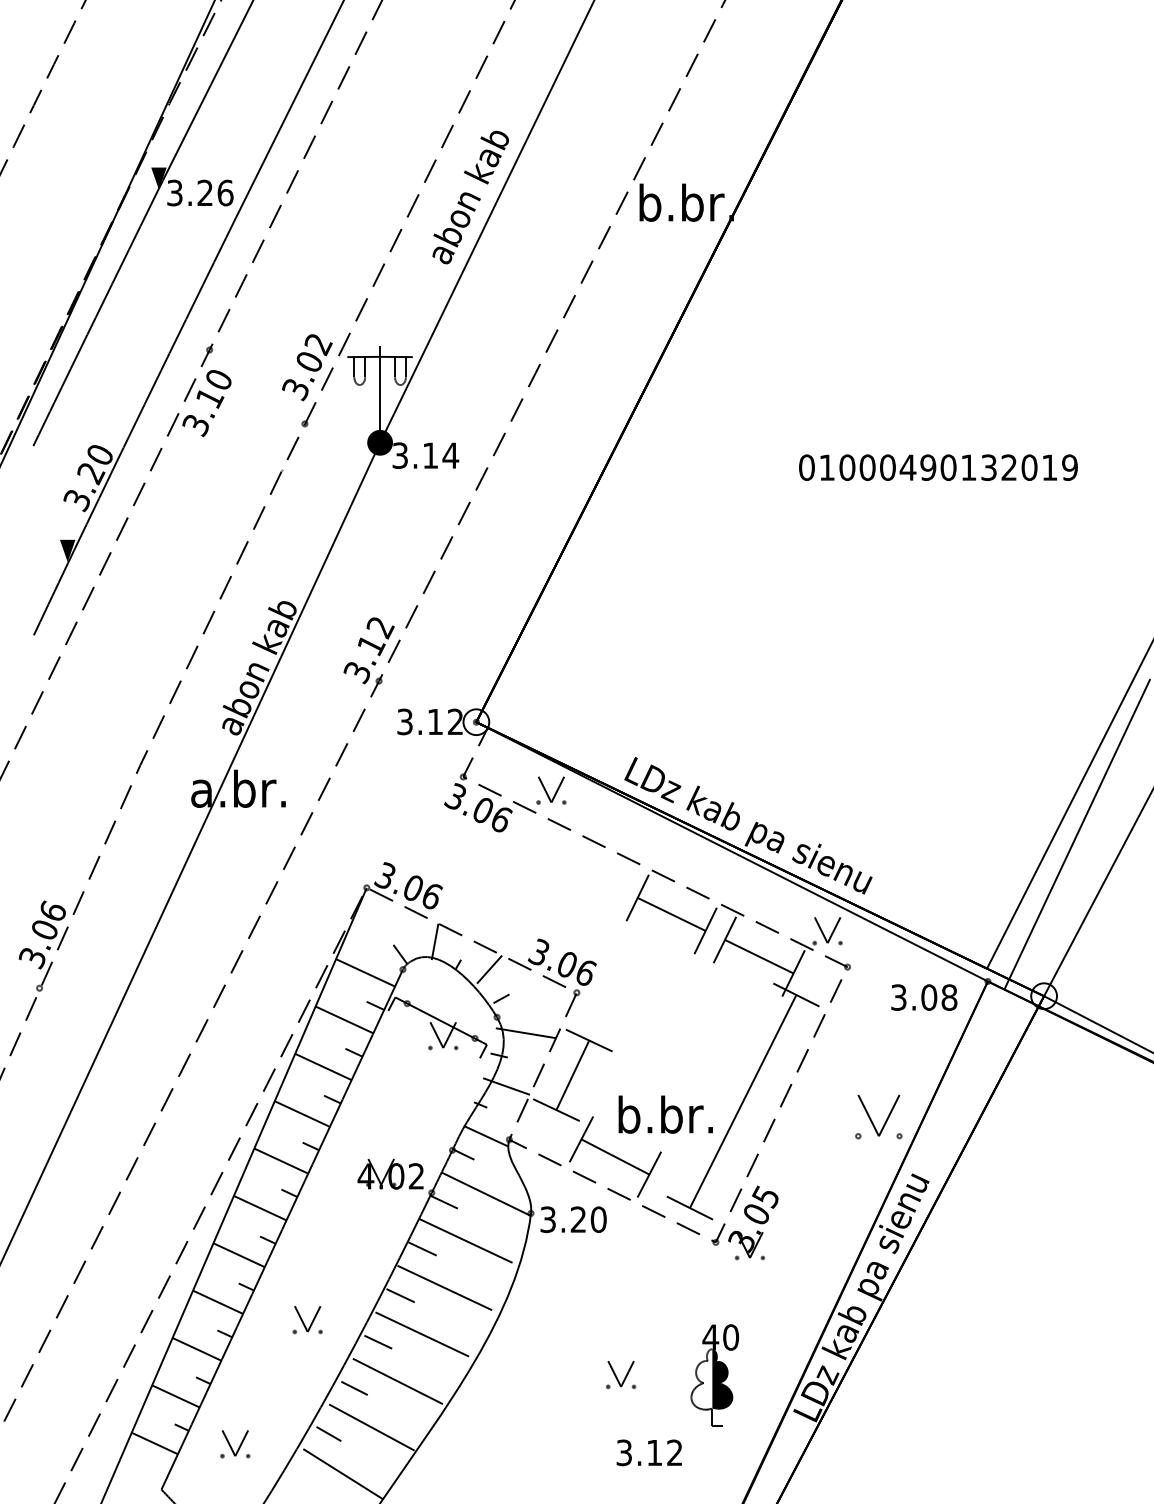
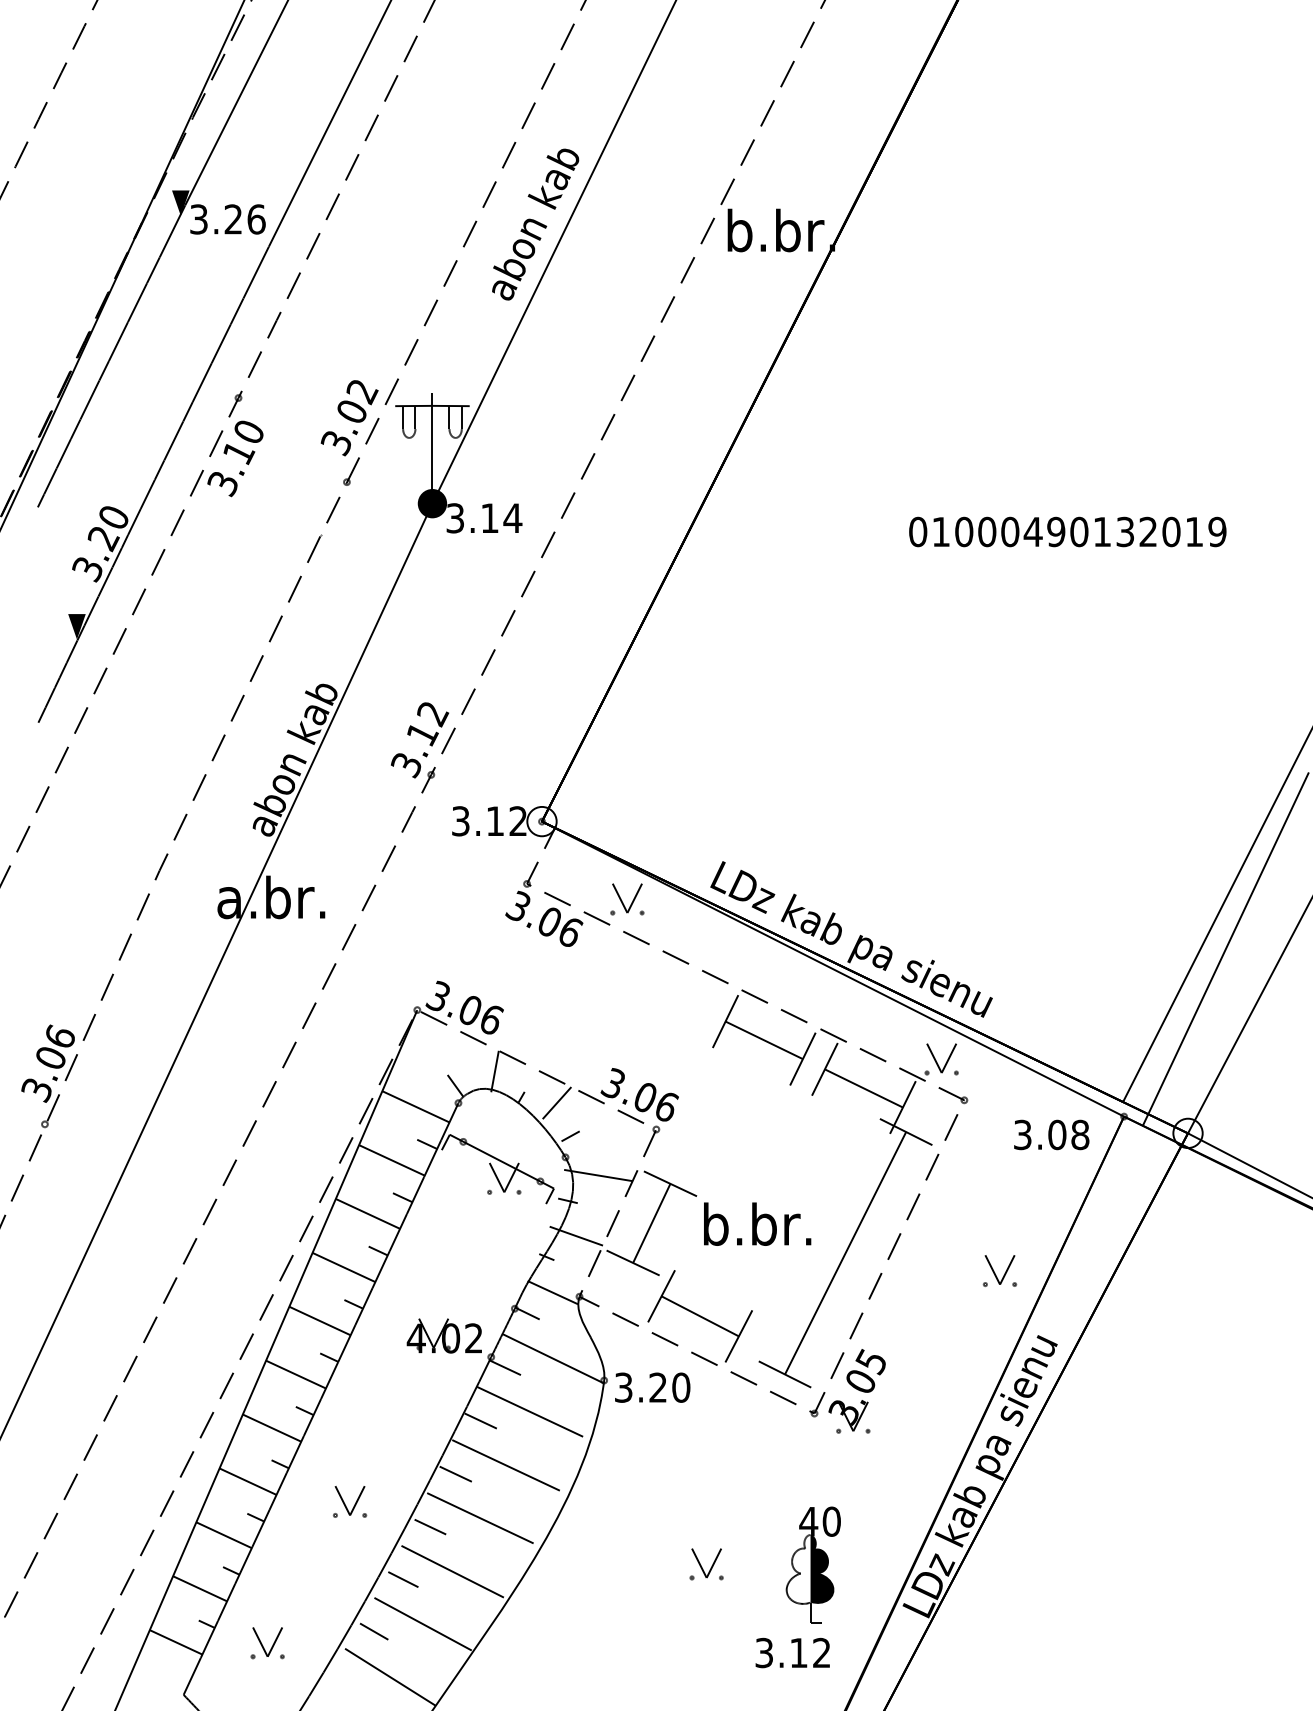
text: (665, 1114) -> (757, 1223), moved
part: (878, 1116) -> (999, 1270), size x0.62
text: (649, 1452) -> (792, 1652), moved

